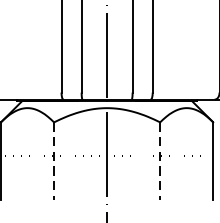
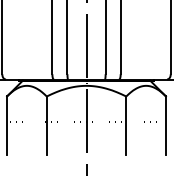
line: (53, 162) -> (46, 126), dashed -> solid
line: (160, 162) -> (126, 126), dashed -> solid

